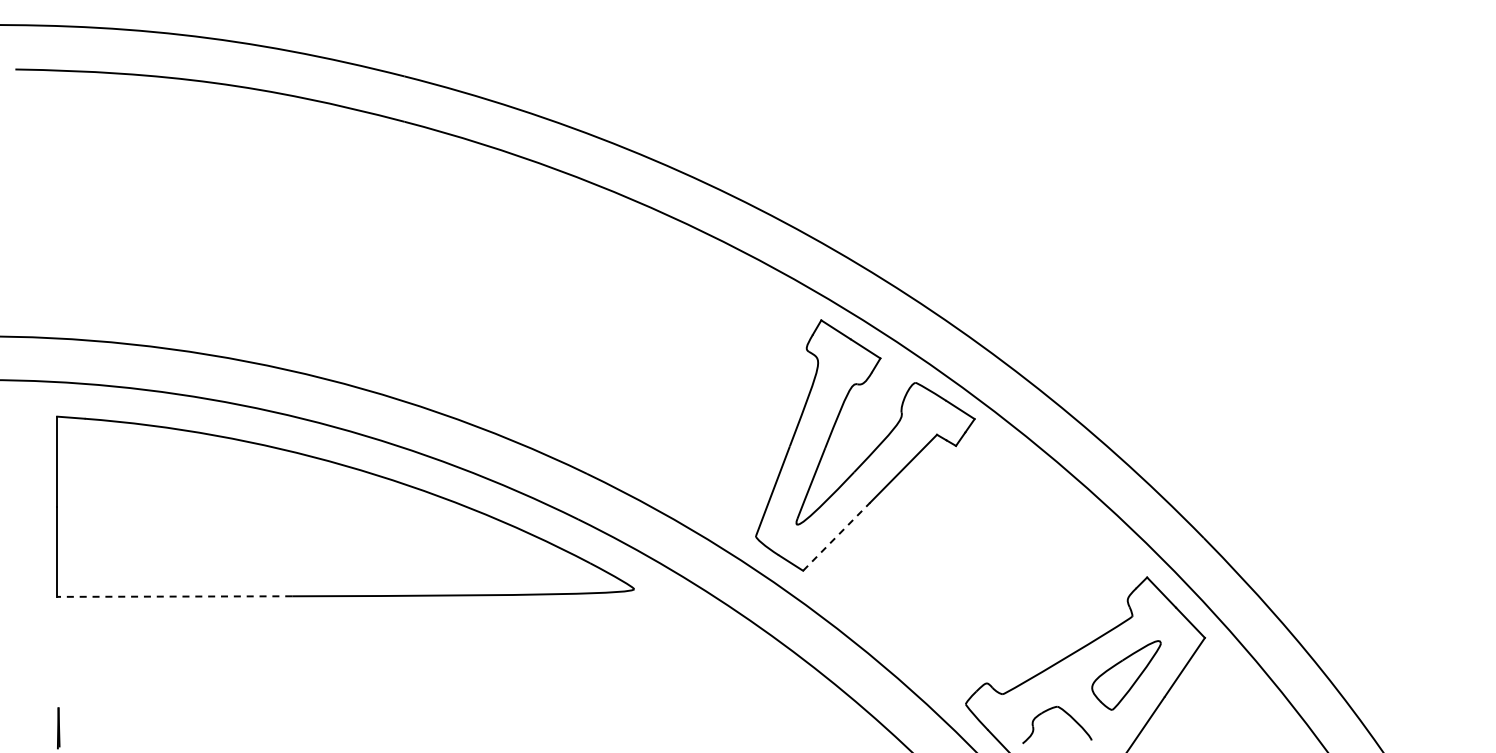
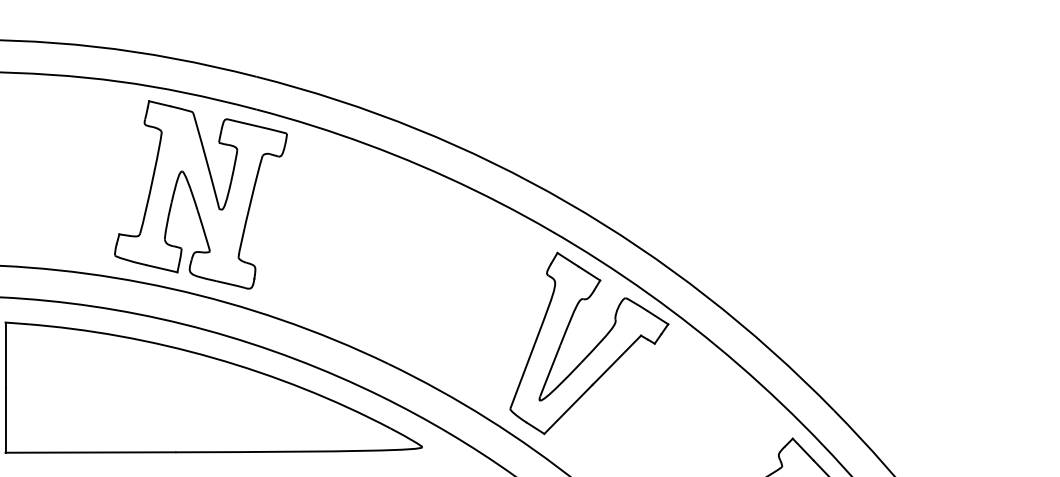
part: (327, 239) -> (200, 194), added
line: (836, 536) -> (568, 409), dashed -> solid
line: (174, 596) -> (90, 452), dashed -> solid

